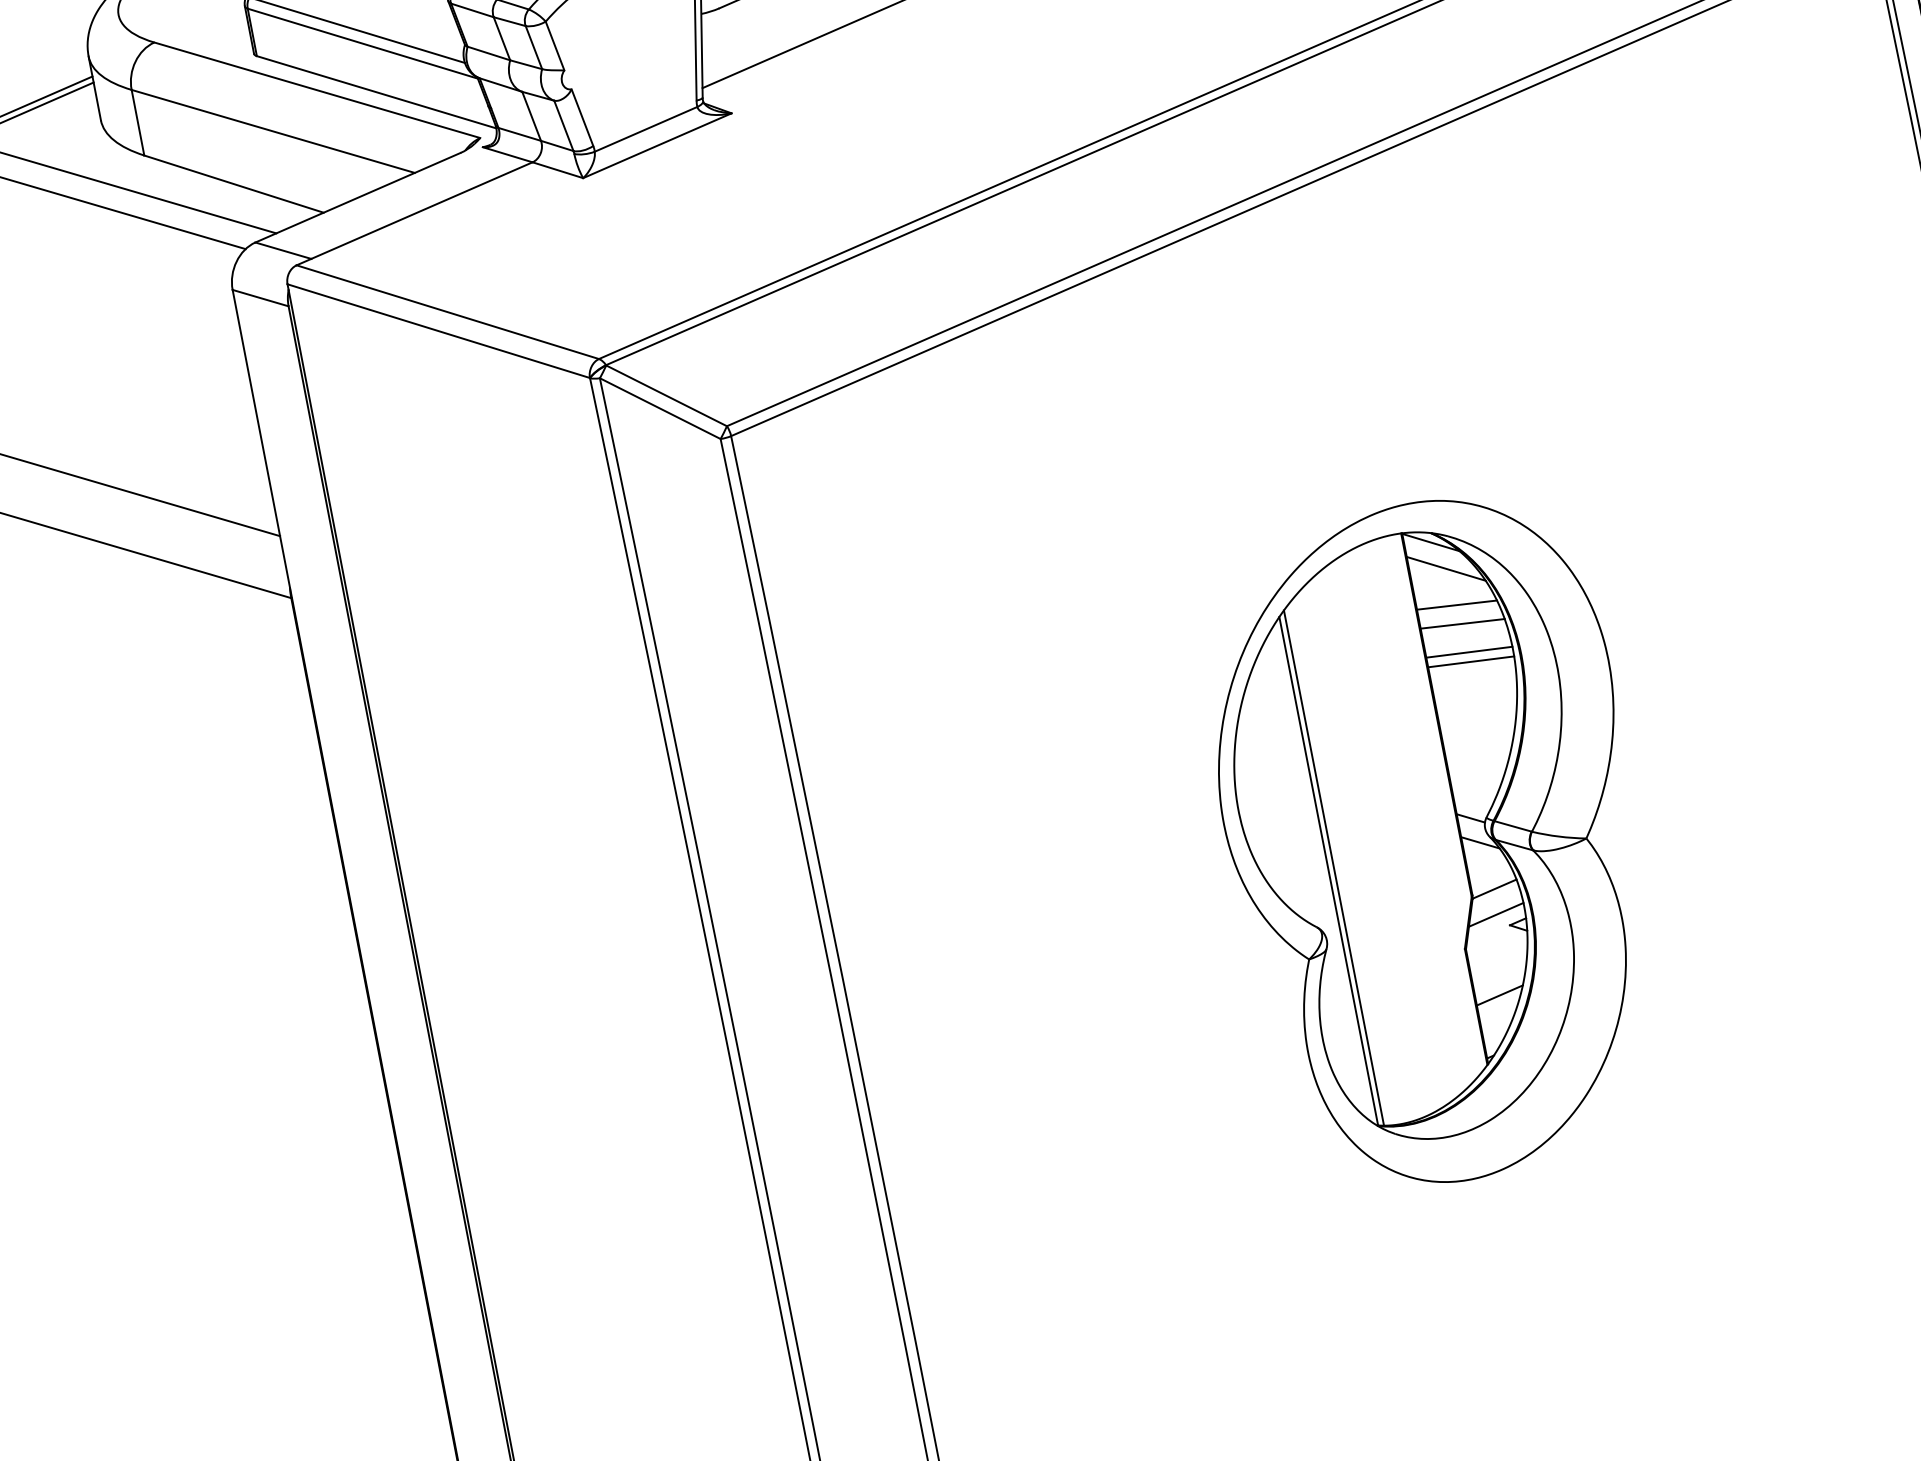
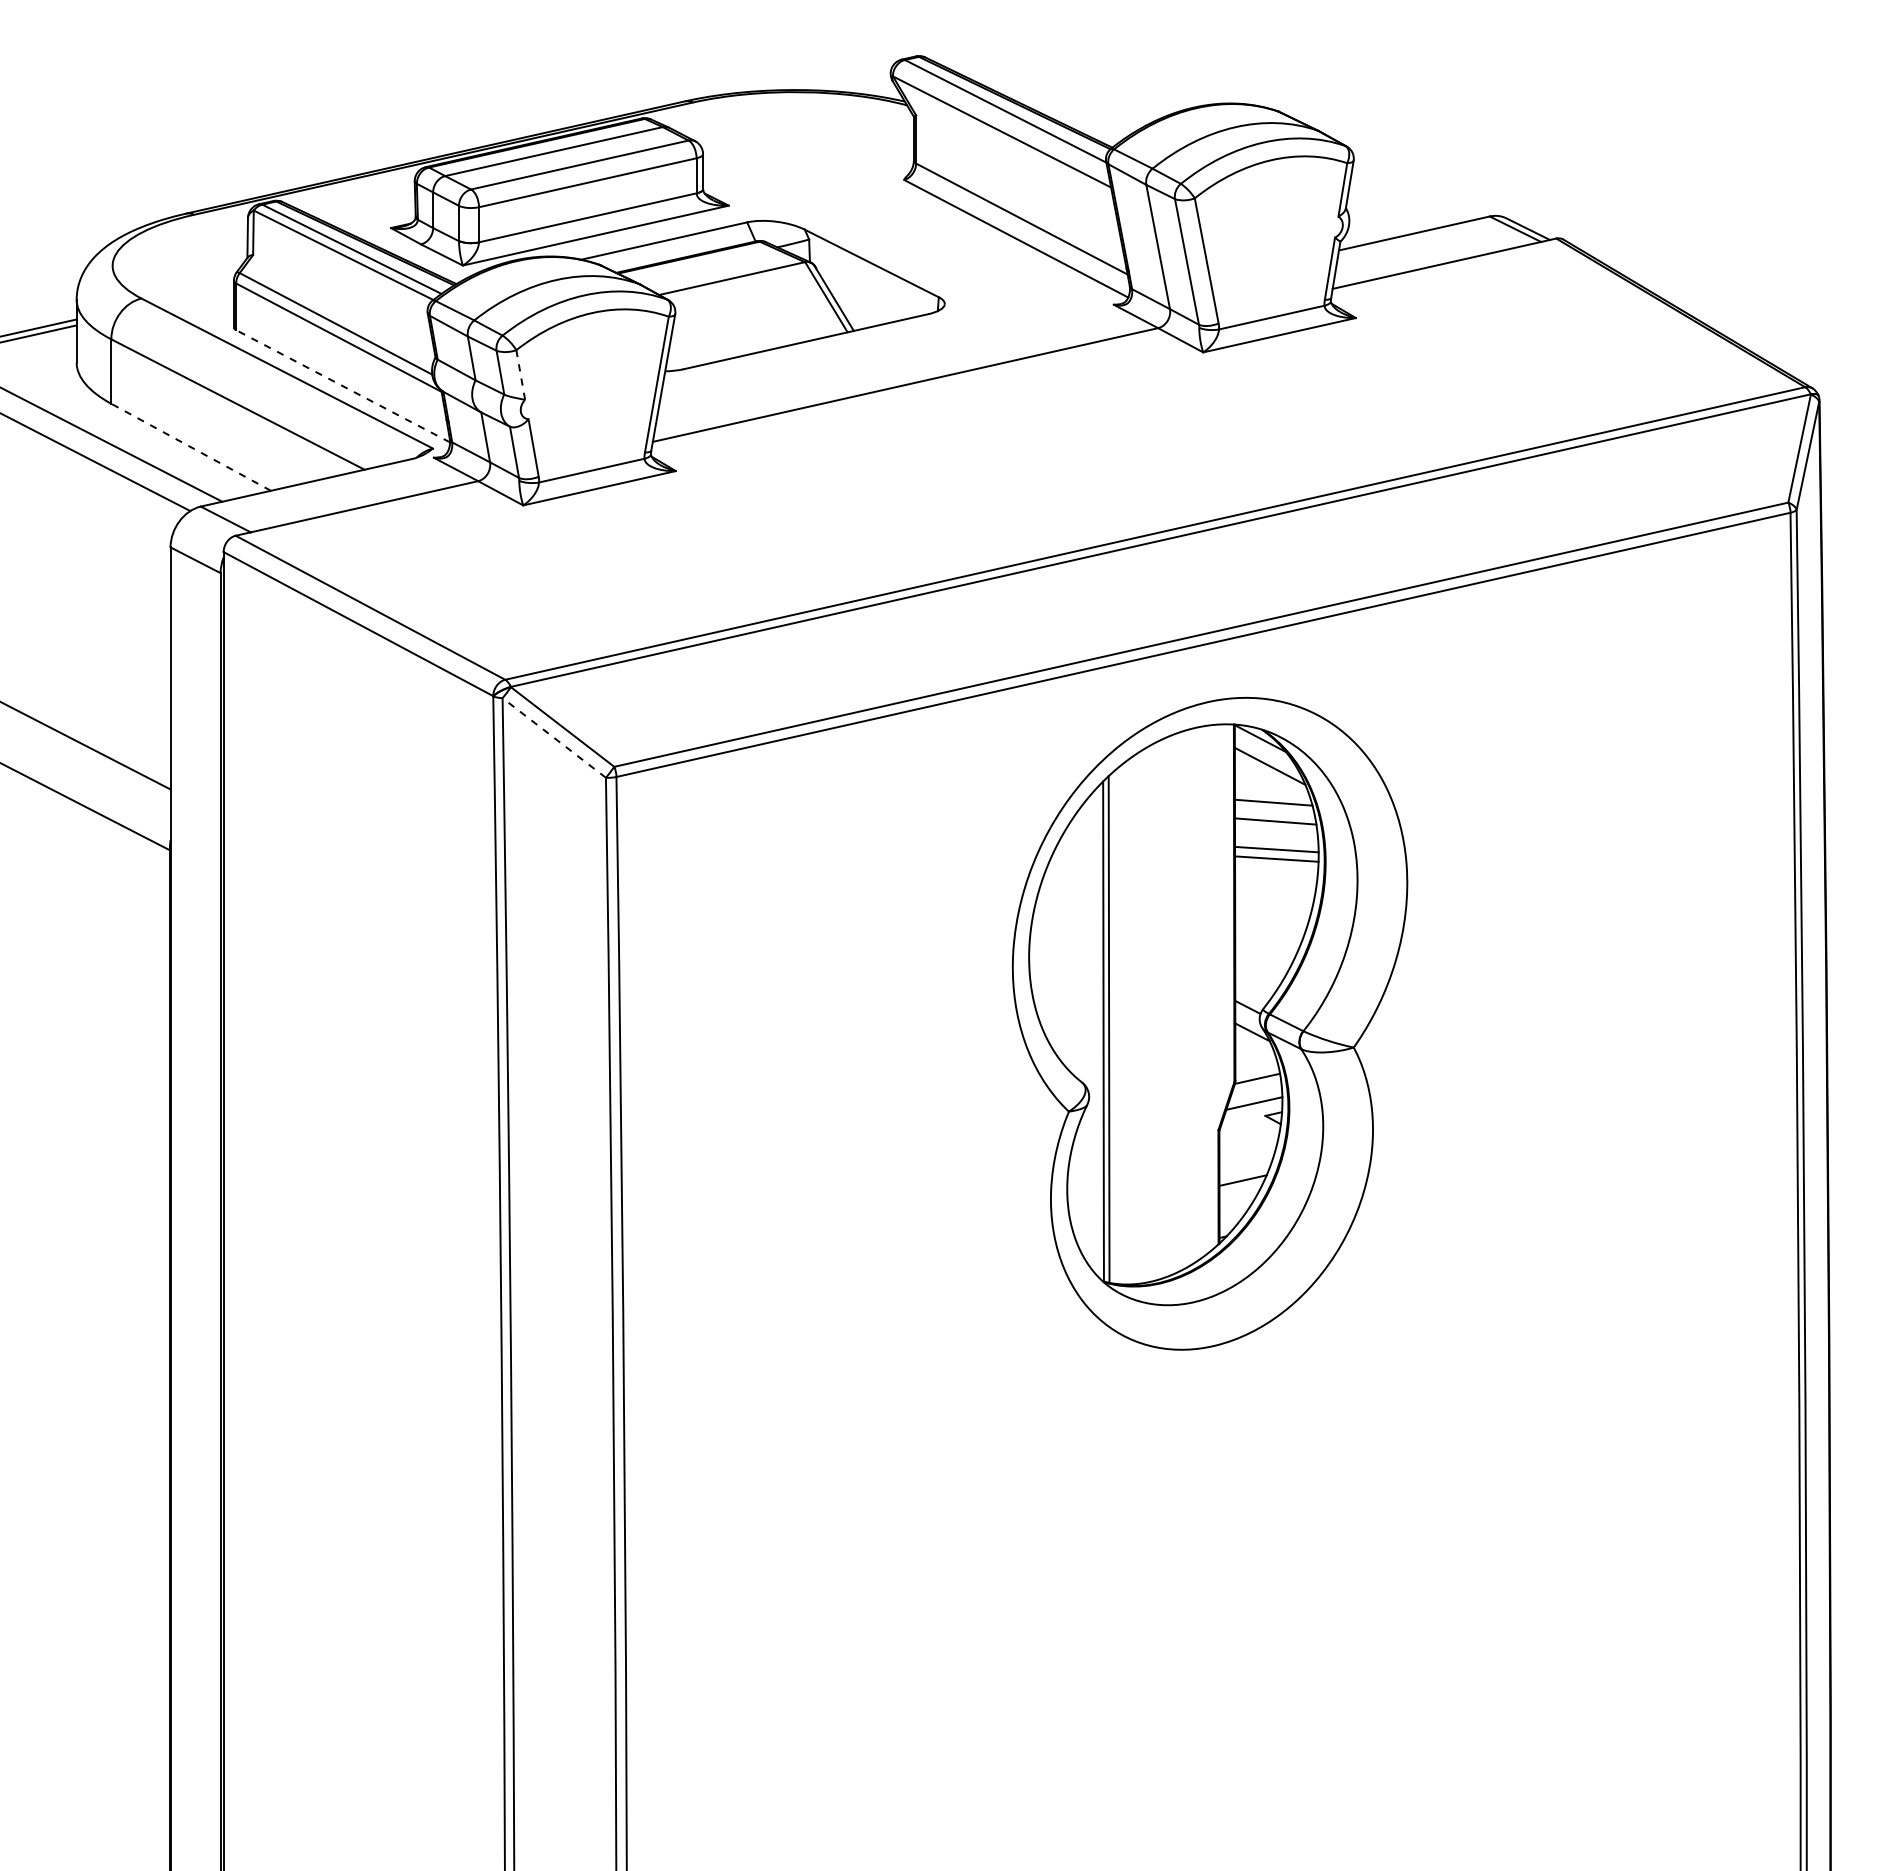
line: (554, 45) -> (520, 374), solid -> dashed
line: (377, 92) -> (343, 386), solid -> dashed
line: (234, 184) -> (191, 447), solid -> dashed
line: (659, 408) -> (553, 737), solid -> dashed
part: (1434, 842) -> (1209, 1023), moved

